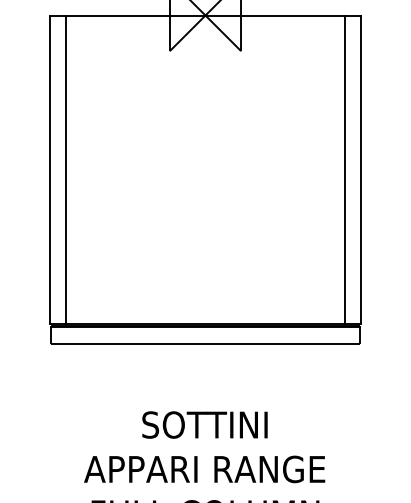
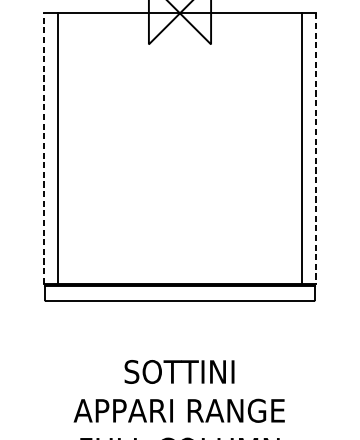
line: (50, 169) -> (44, 148), solid -> dashed
line: (360, 170) -> (315, 149), solid -> dashed

